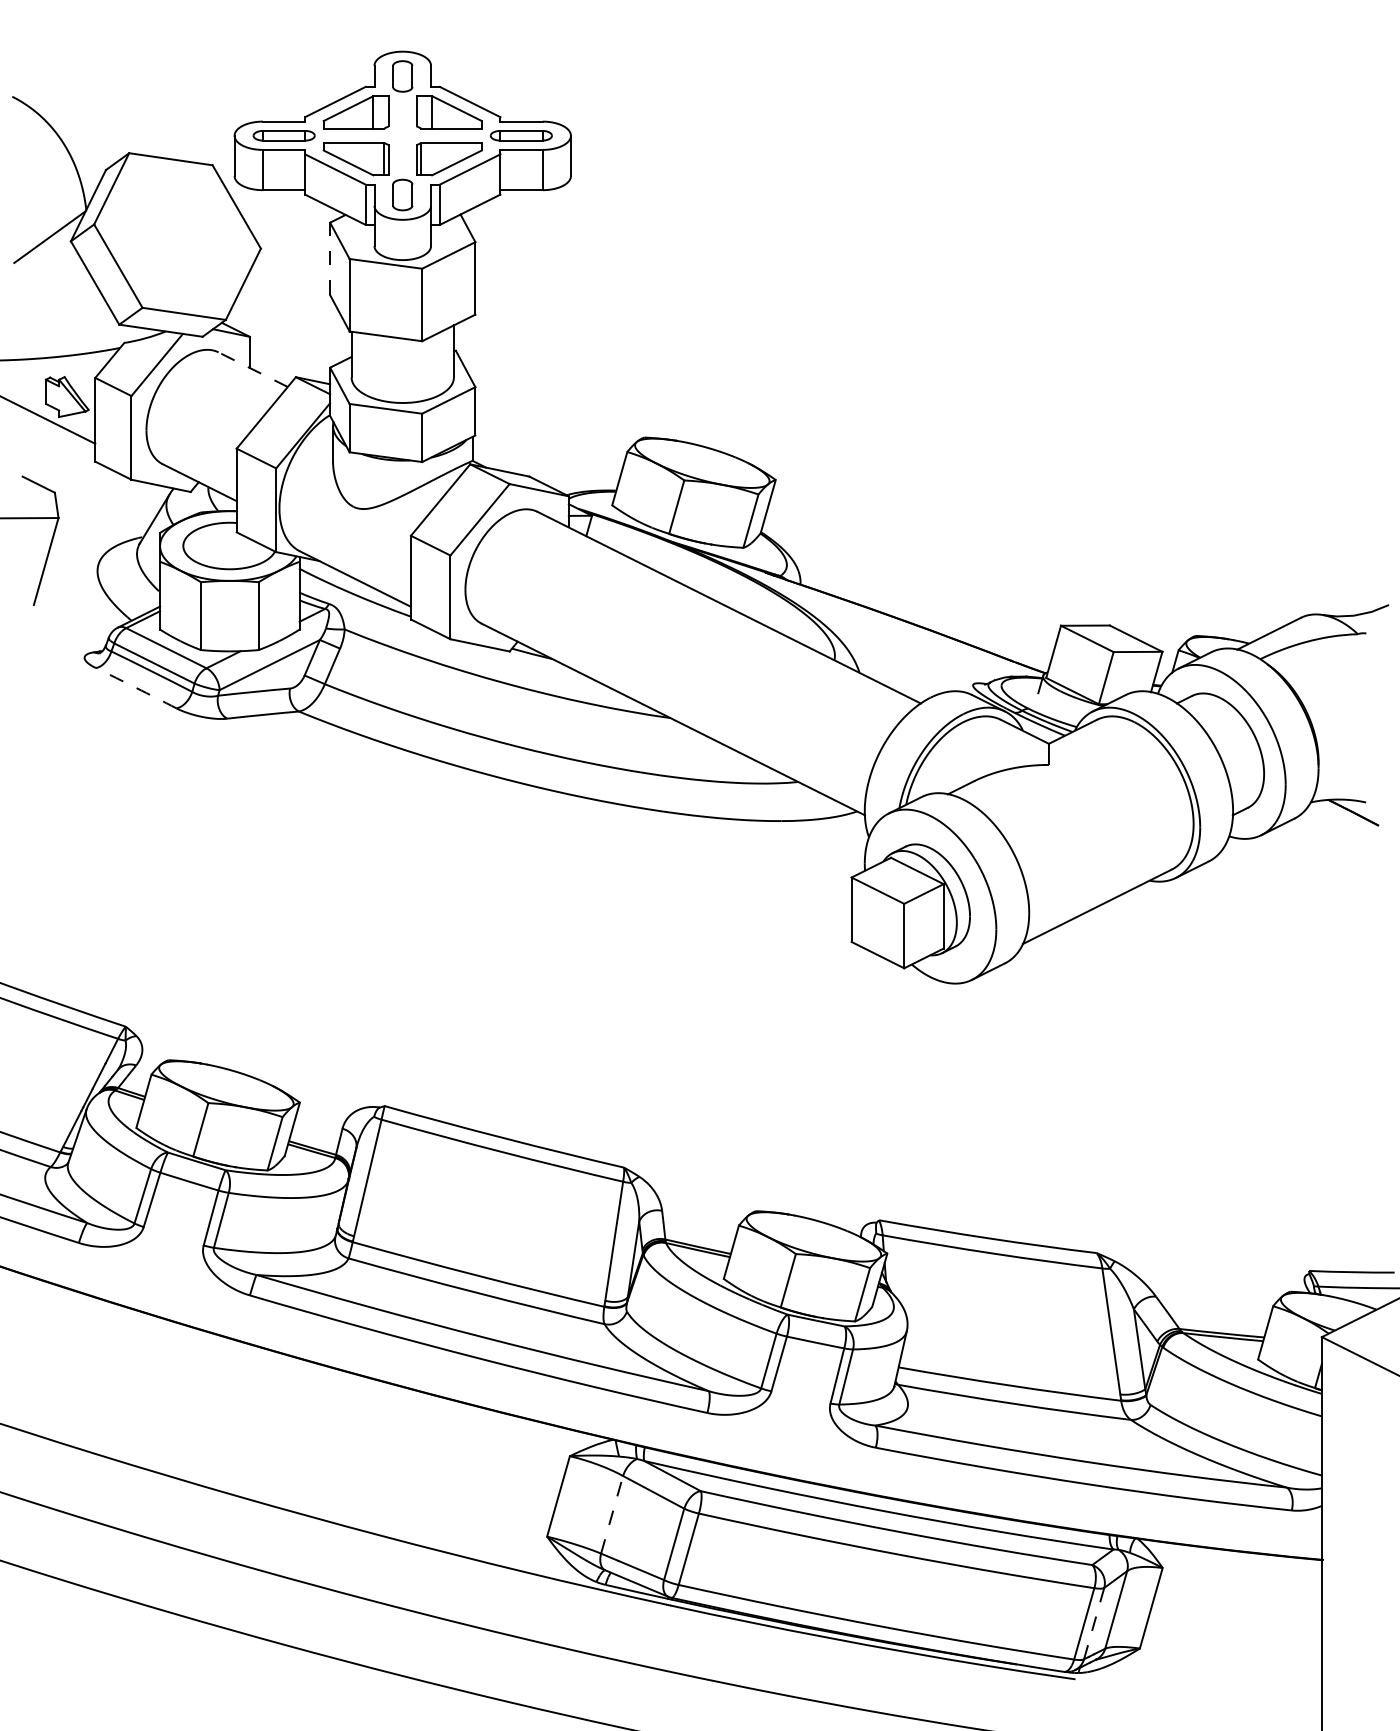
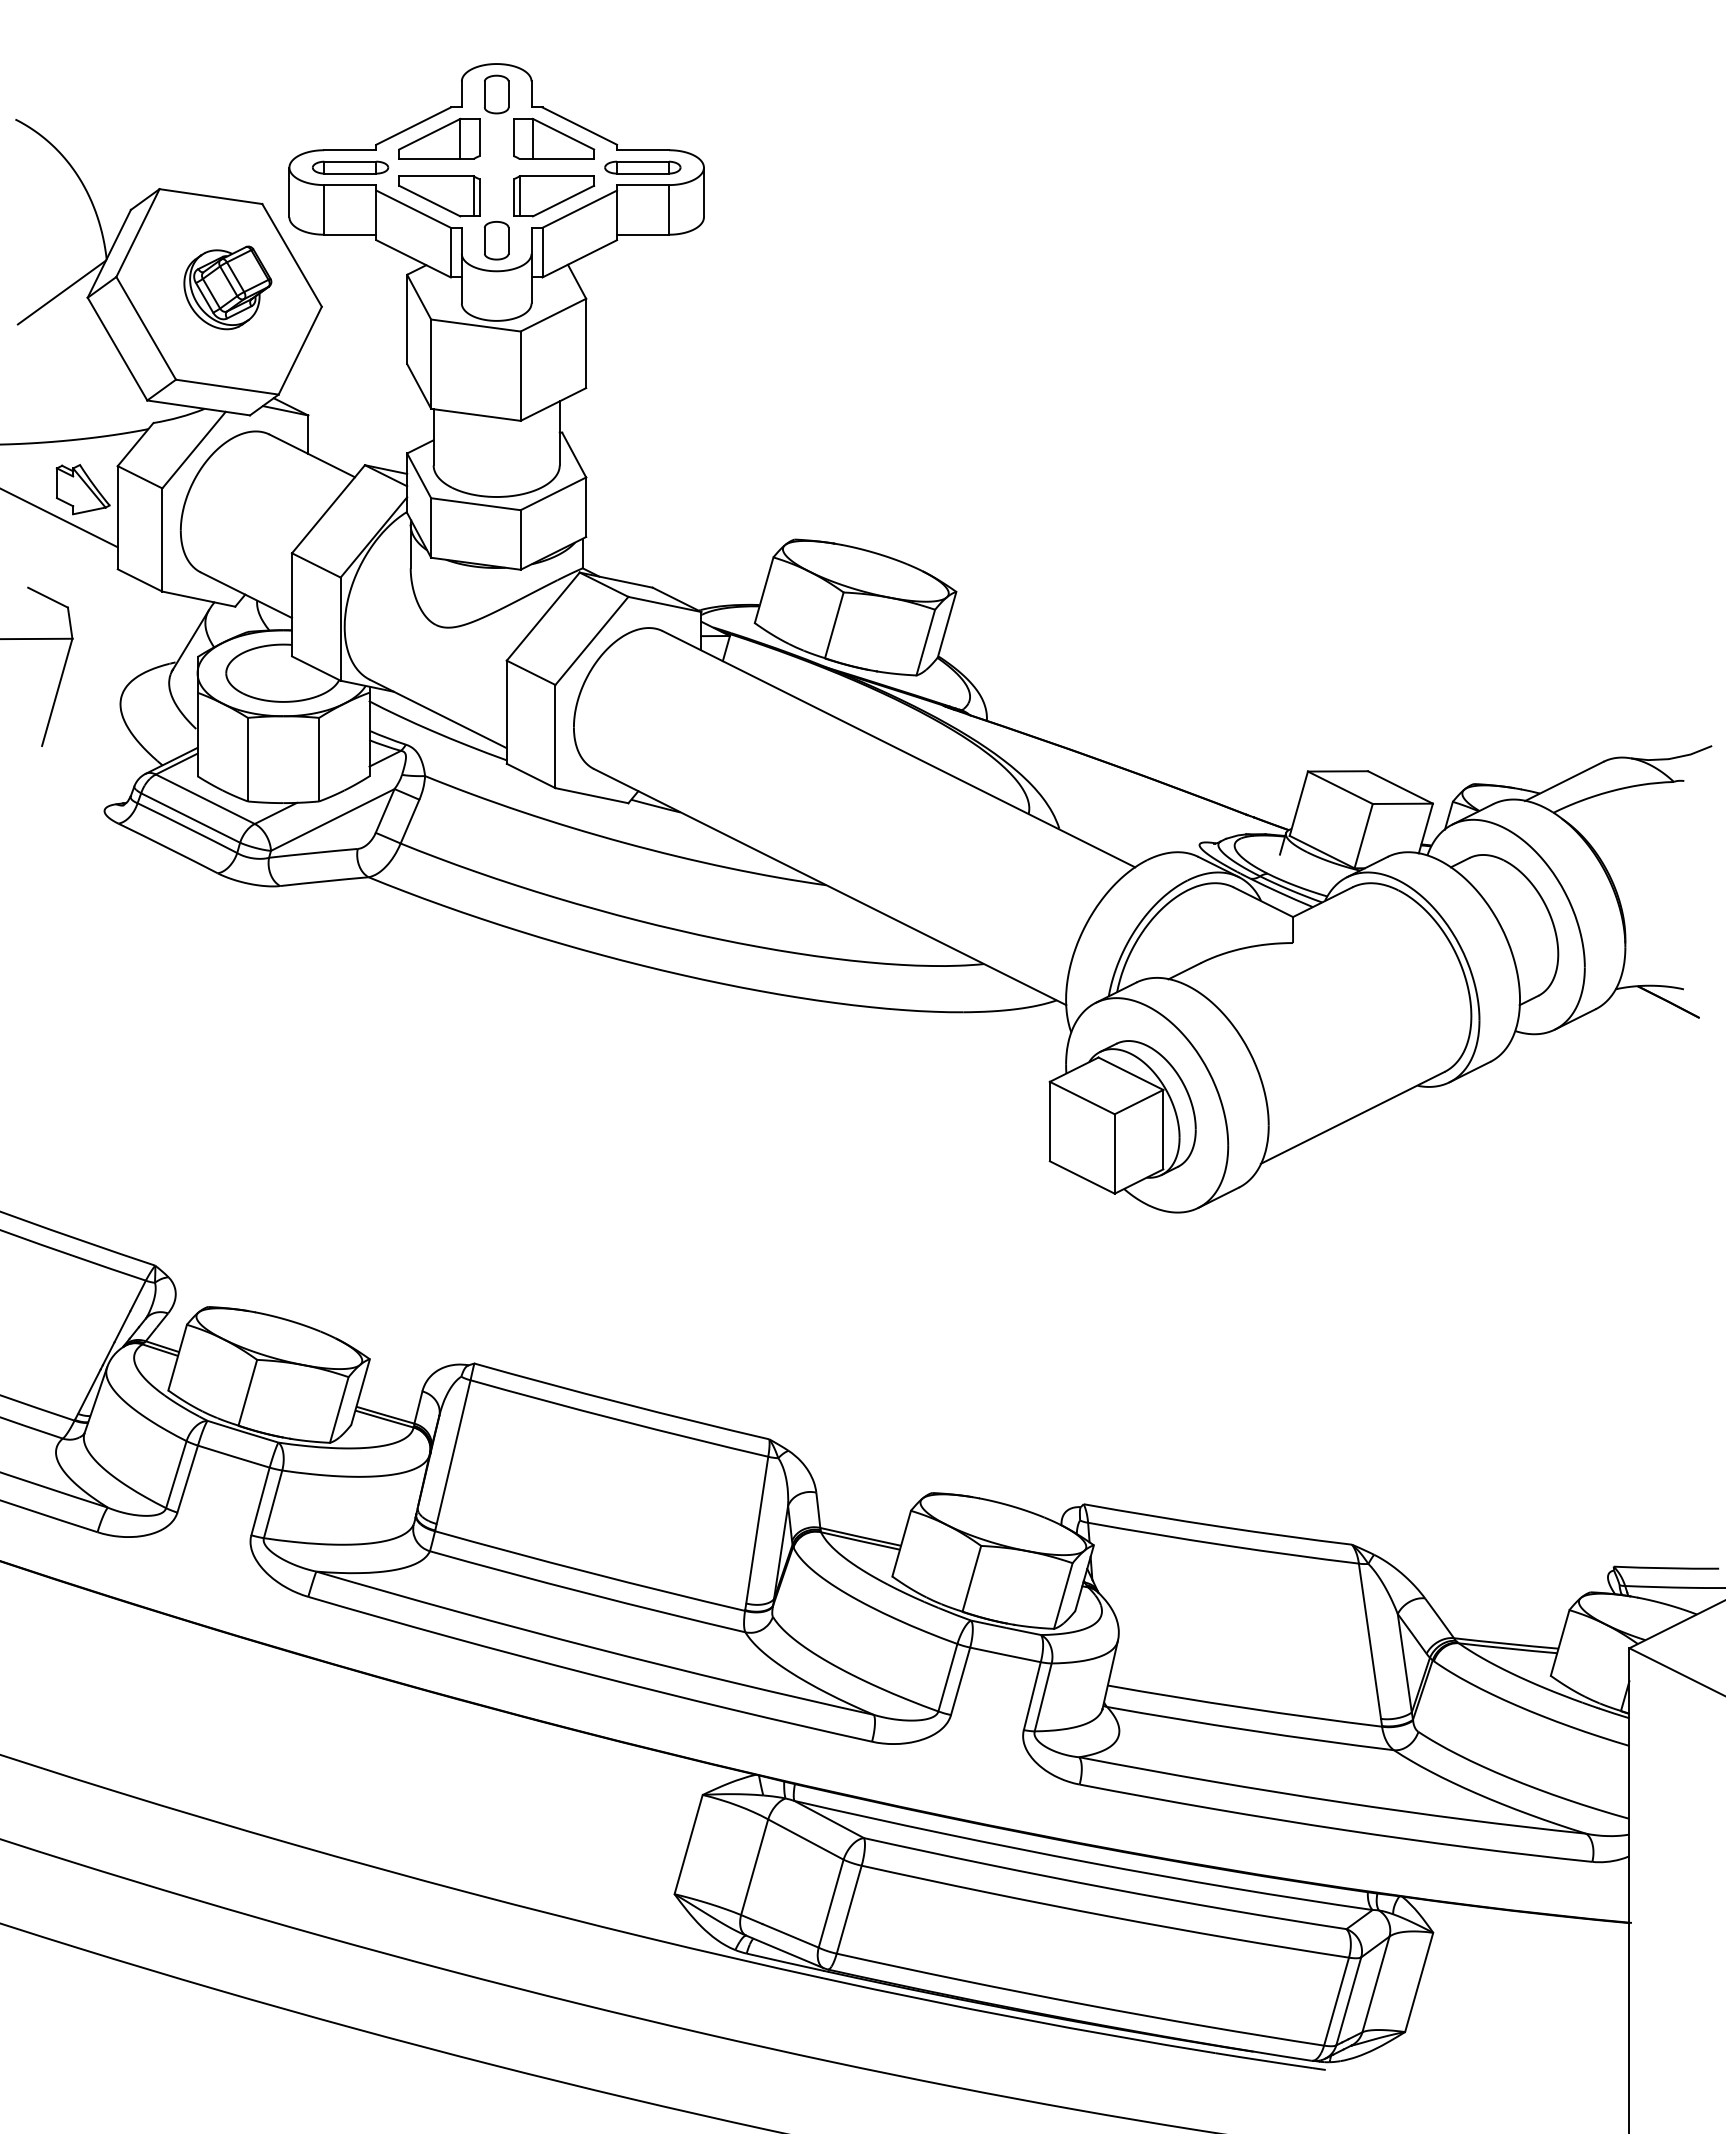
part: (184, 233) -> (227, 287), added
line: (330, 258) -> (407, 319), dashed -> solid
line: (253, 369) -> (312, 455), dashed -> solid
arc: (136, 688) -> (168, 848), dashed -> solid
line: (611, 1515) -> (754, 1867), dashed -> solid
line: (1093, 1623) -> (1348, 2001), dashed -> solid

